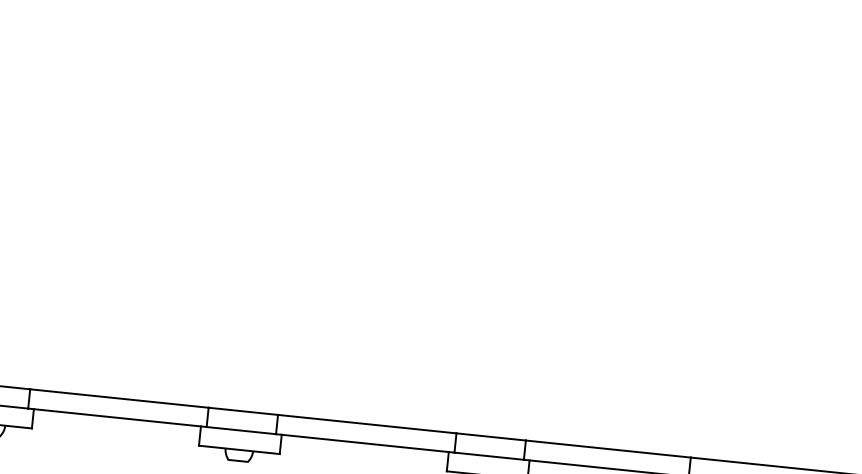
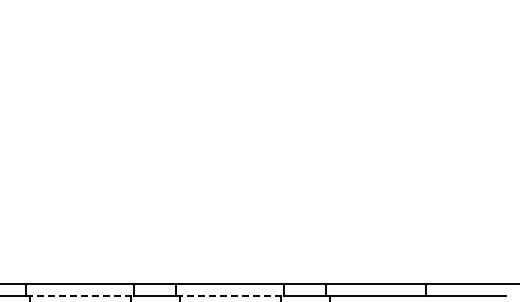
line: (117, 417) -> (80, 295), solid -> dashed
line: (365, 443) -> (230, 295), solid -> dashed

